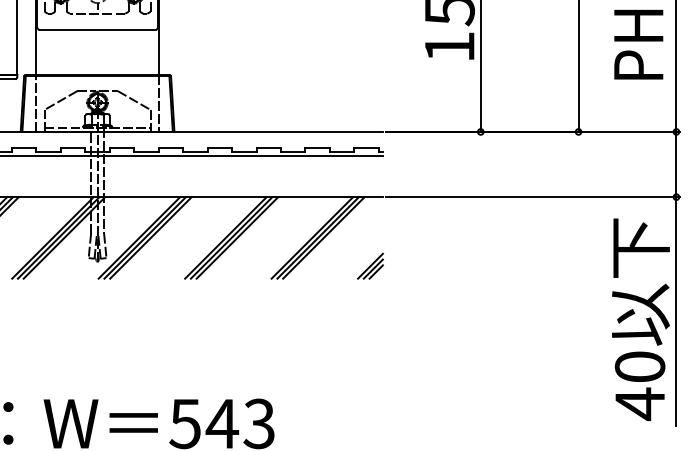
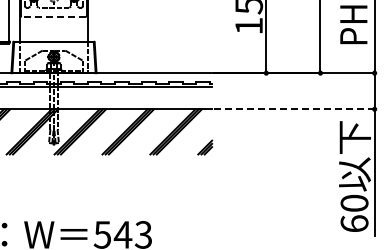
line: (96, 29) -> (53, 16), solid -> dashed
line: (533, 197) -> (295, 109), solid -> dashed
text: (639, 403) -> (354, 223), 40 -> 60

